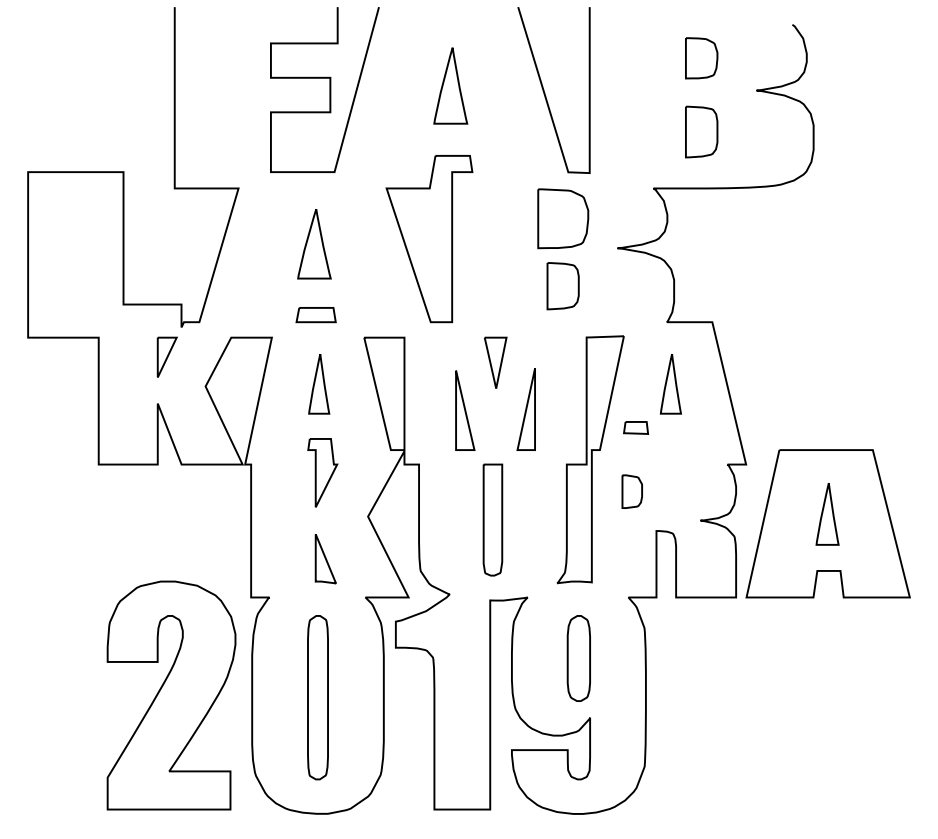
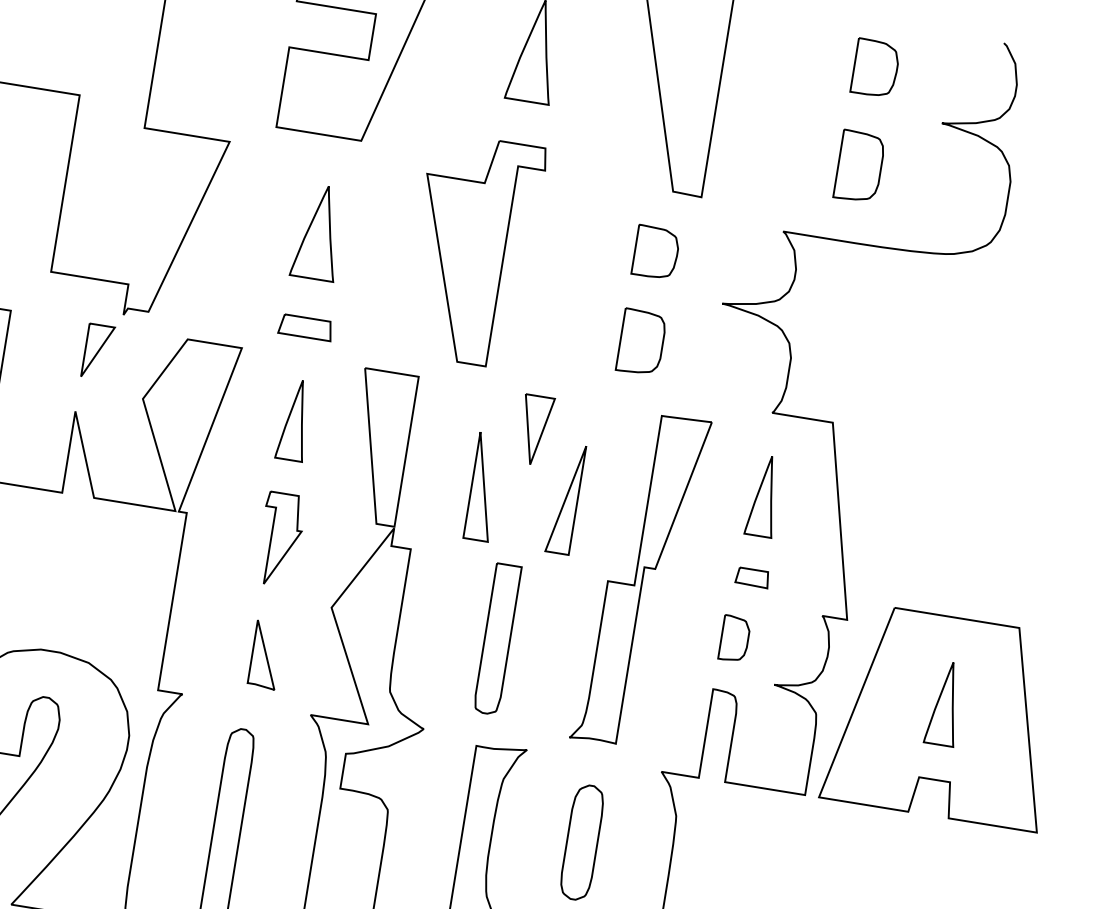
part: (562, 218) -> (655, 251), size x0.62
part: (636, 427) -> (753, 577), moved
part: (631, 491) -> (733, 638), moved

